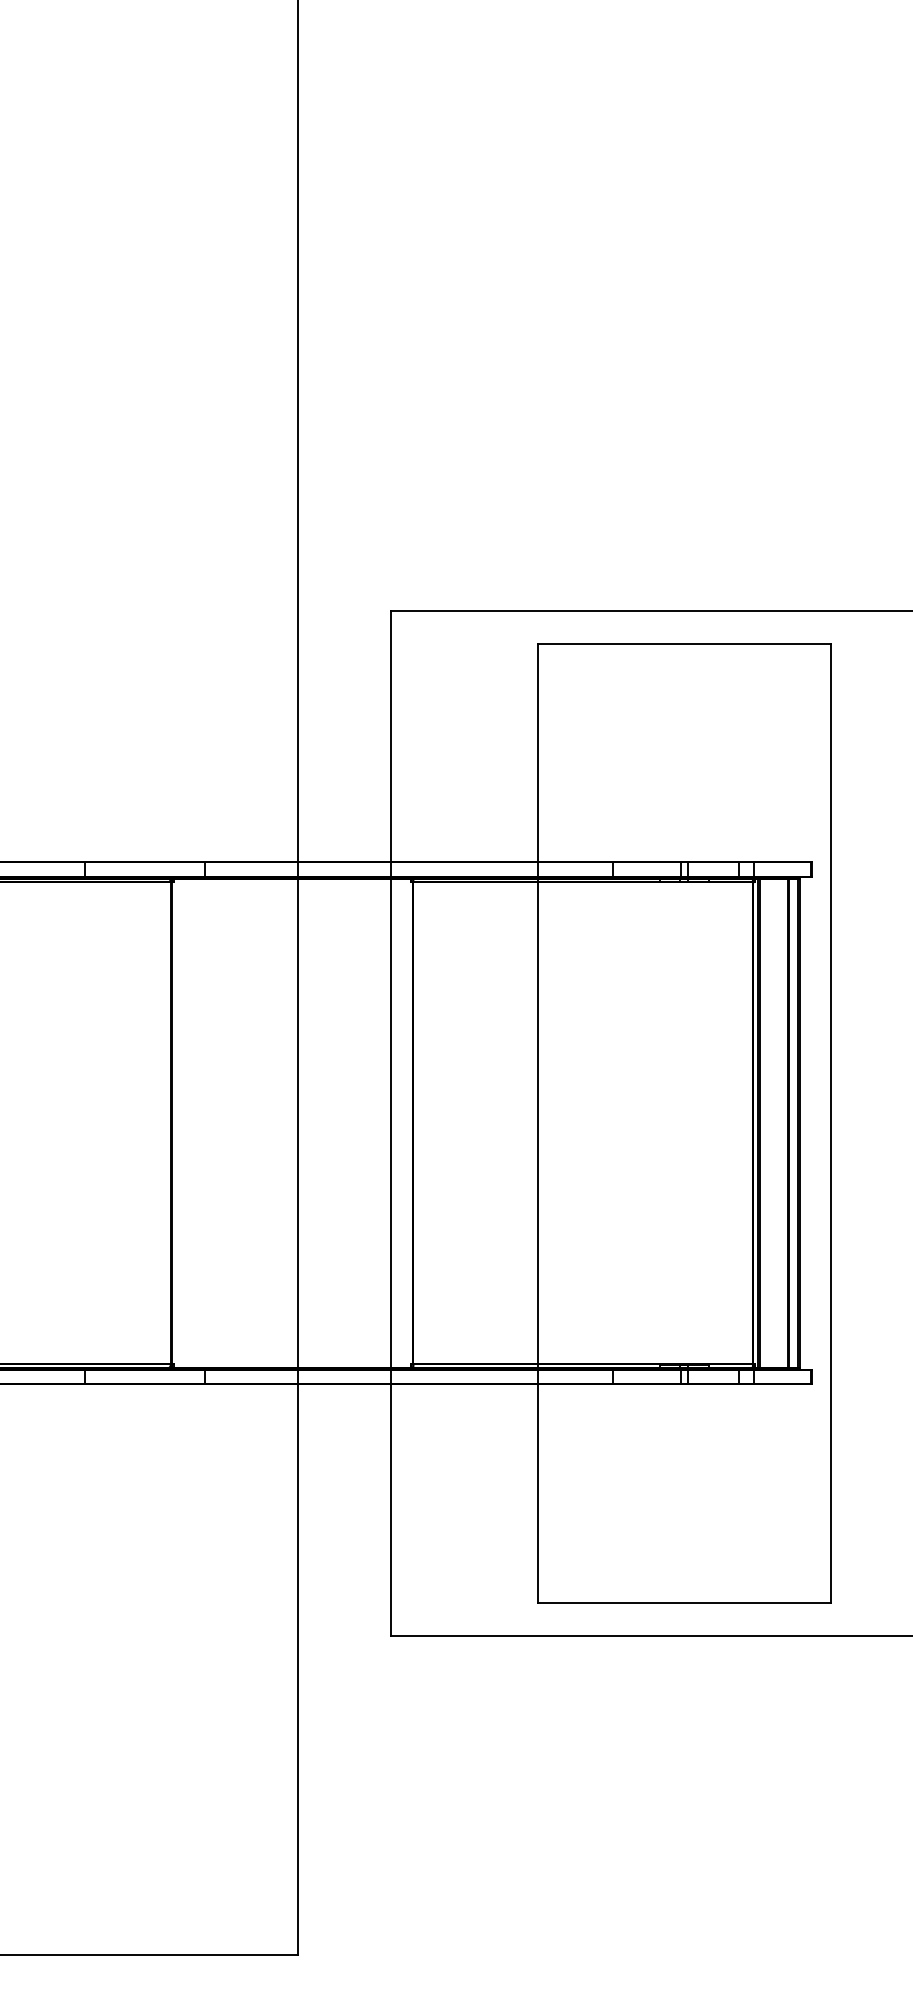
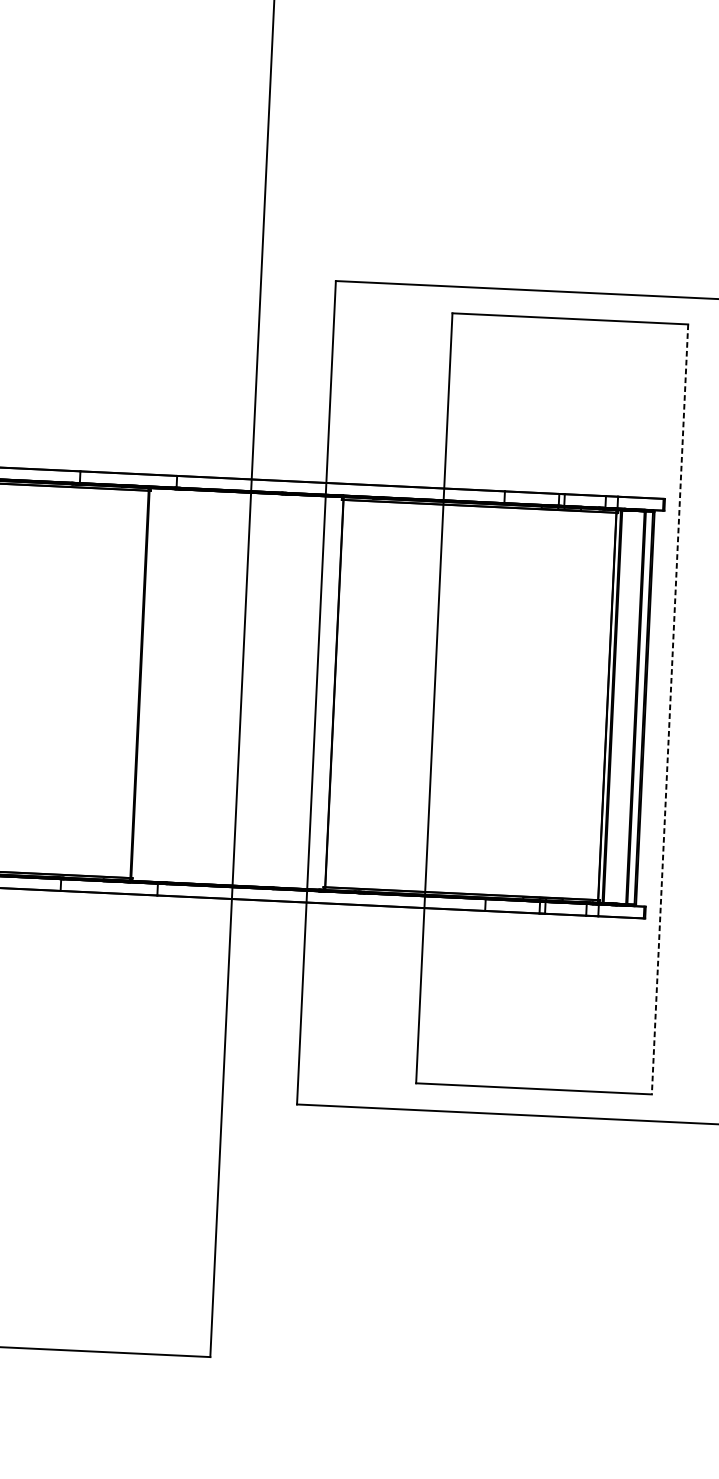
line: (831, 1123) -> (670, 709), solid -> dashed

